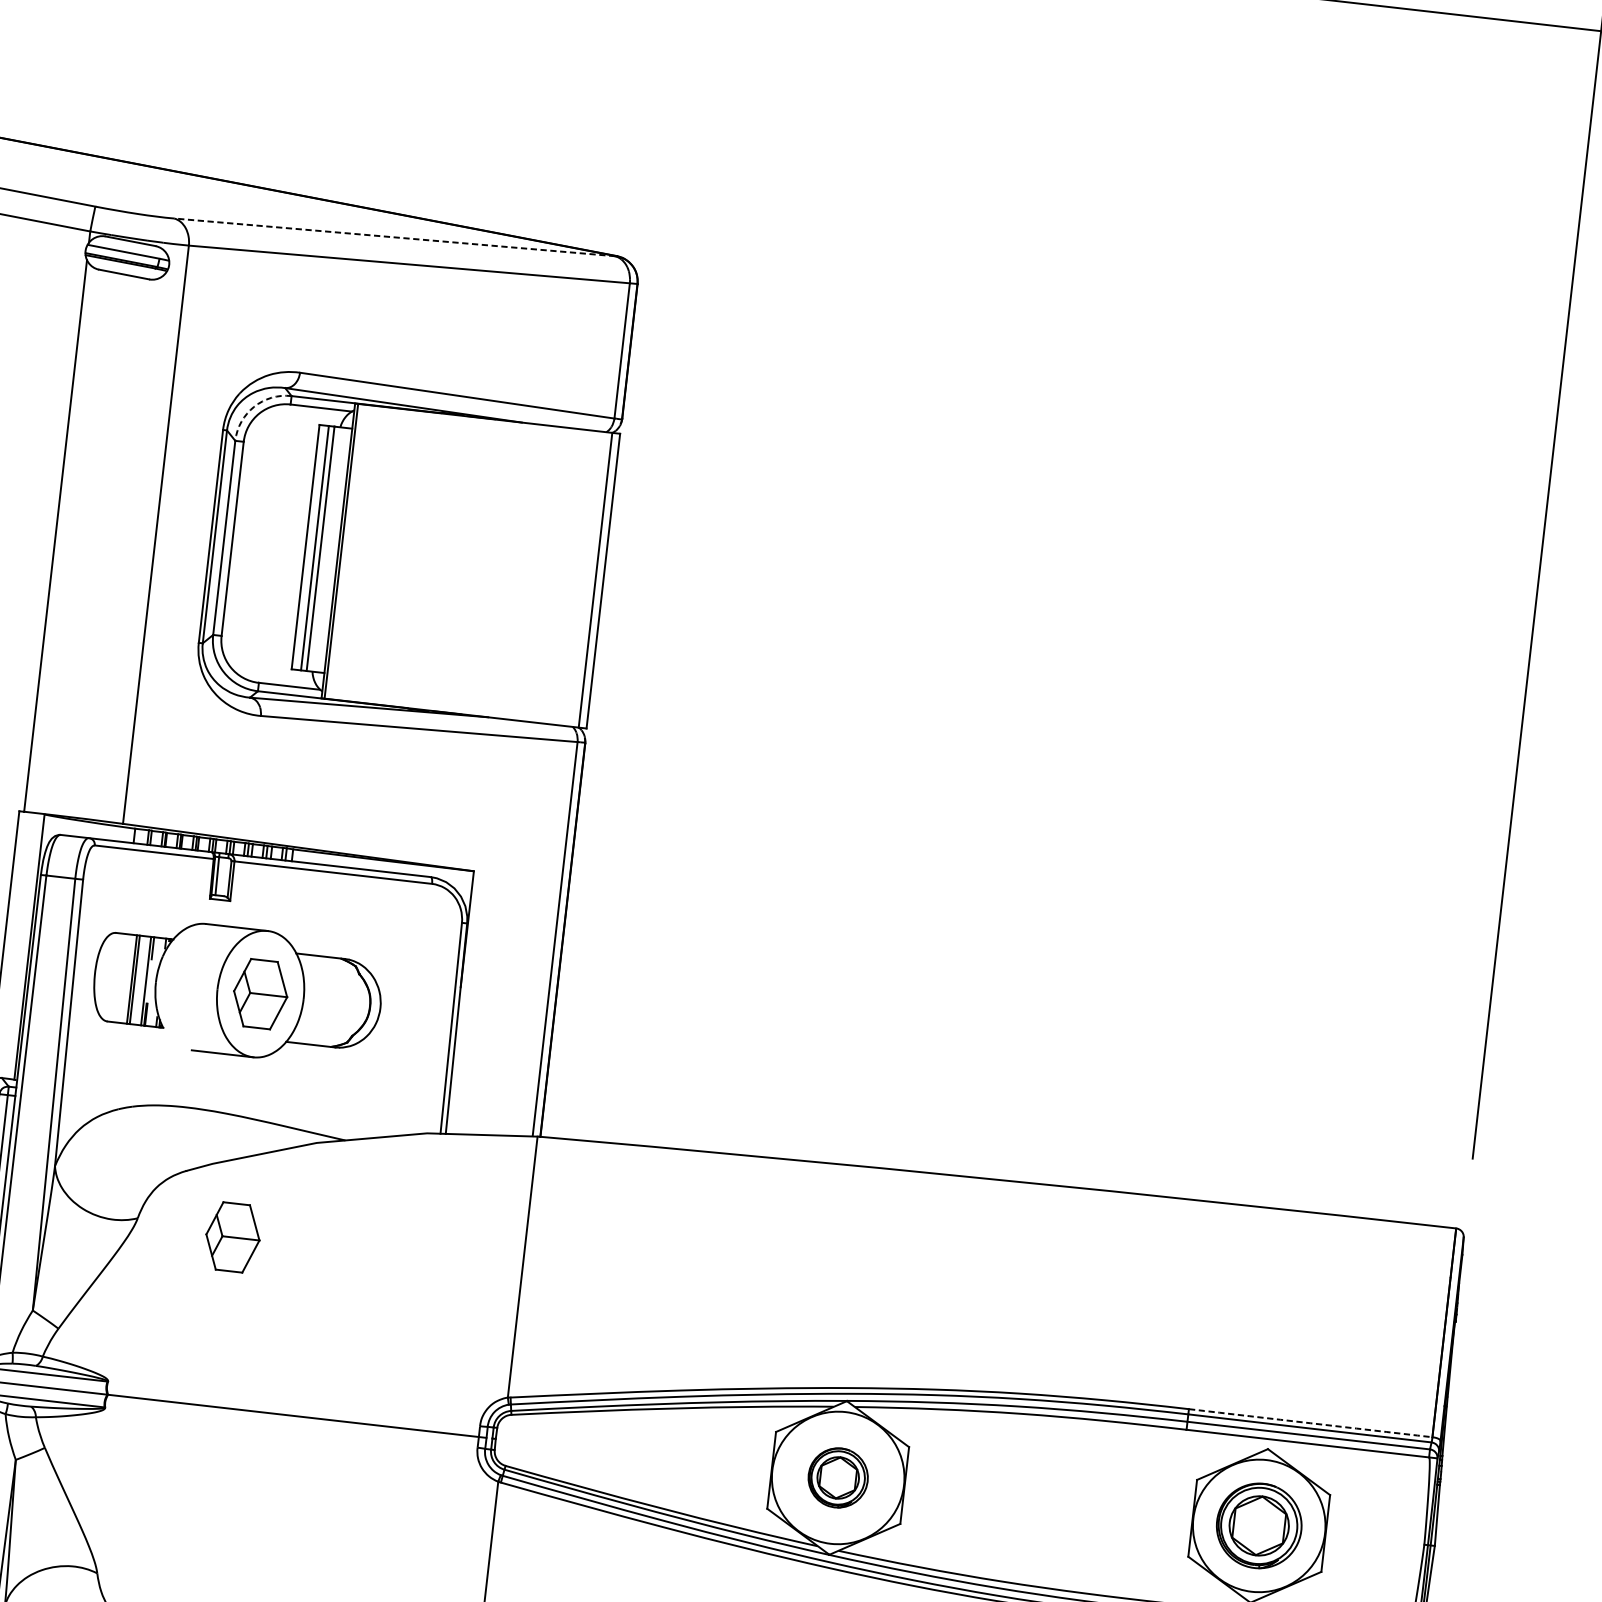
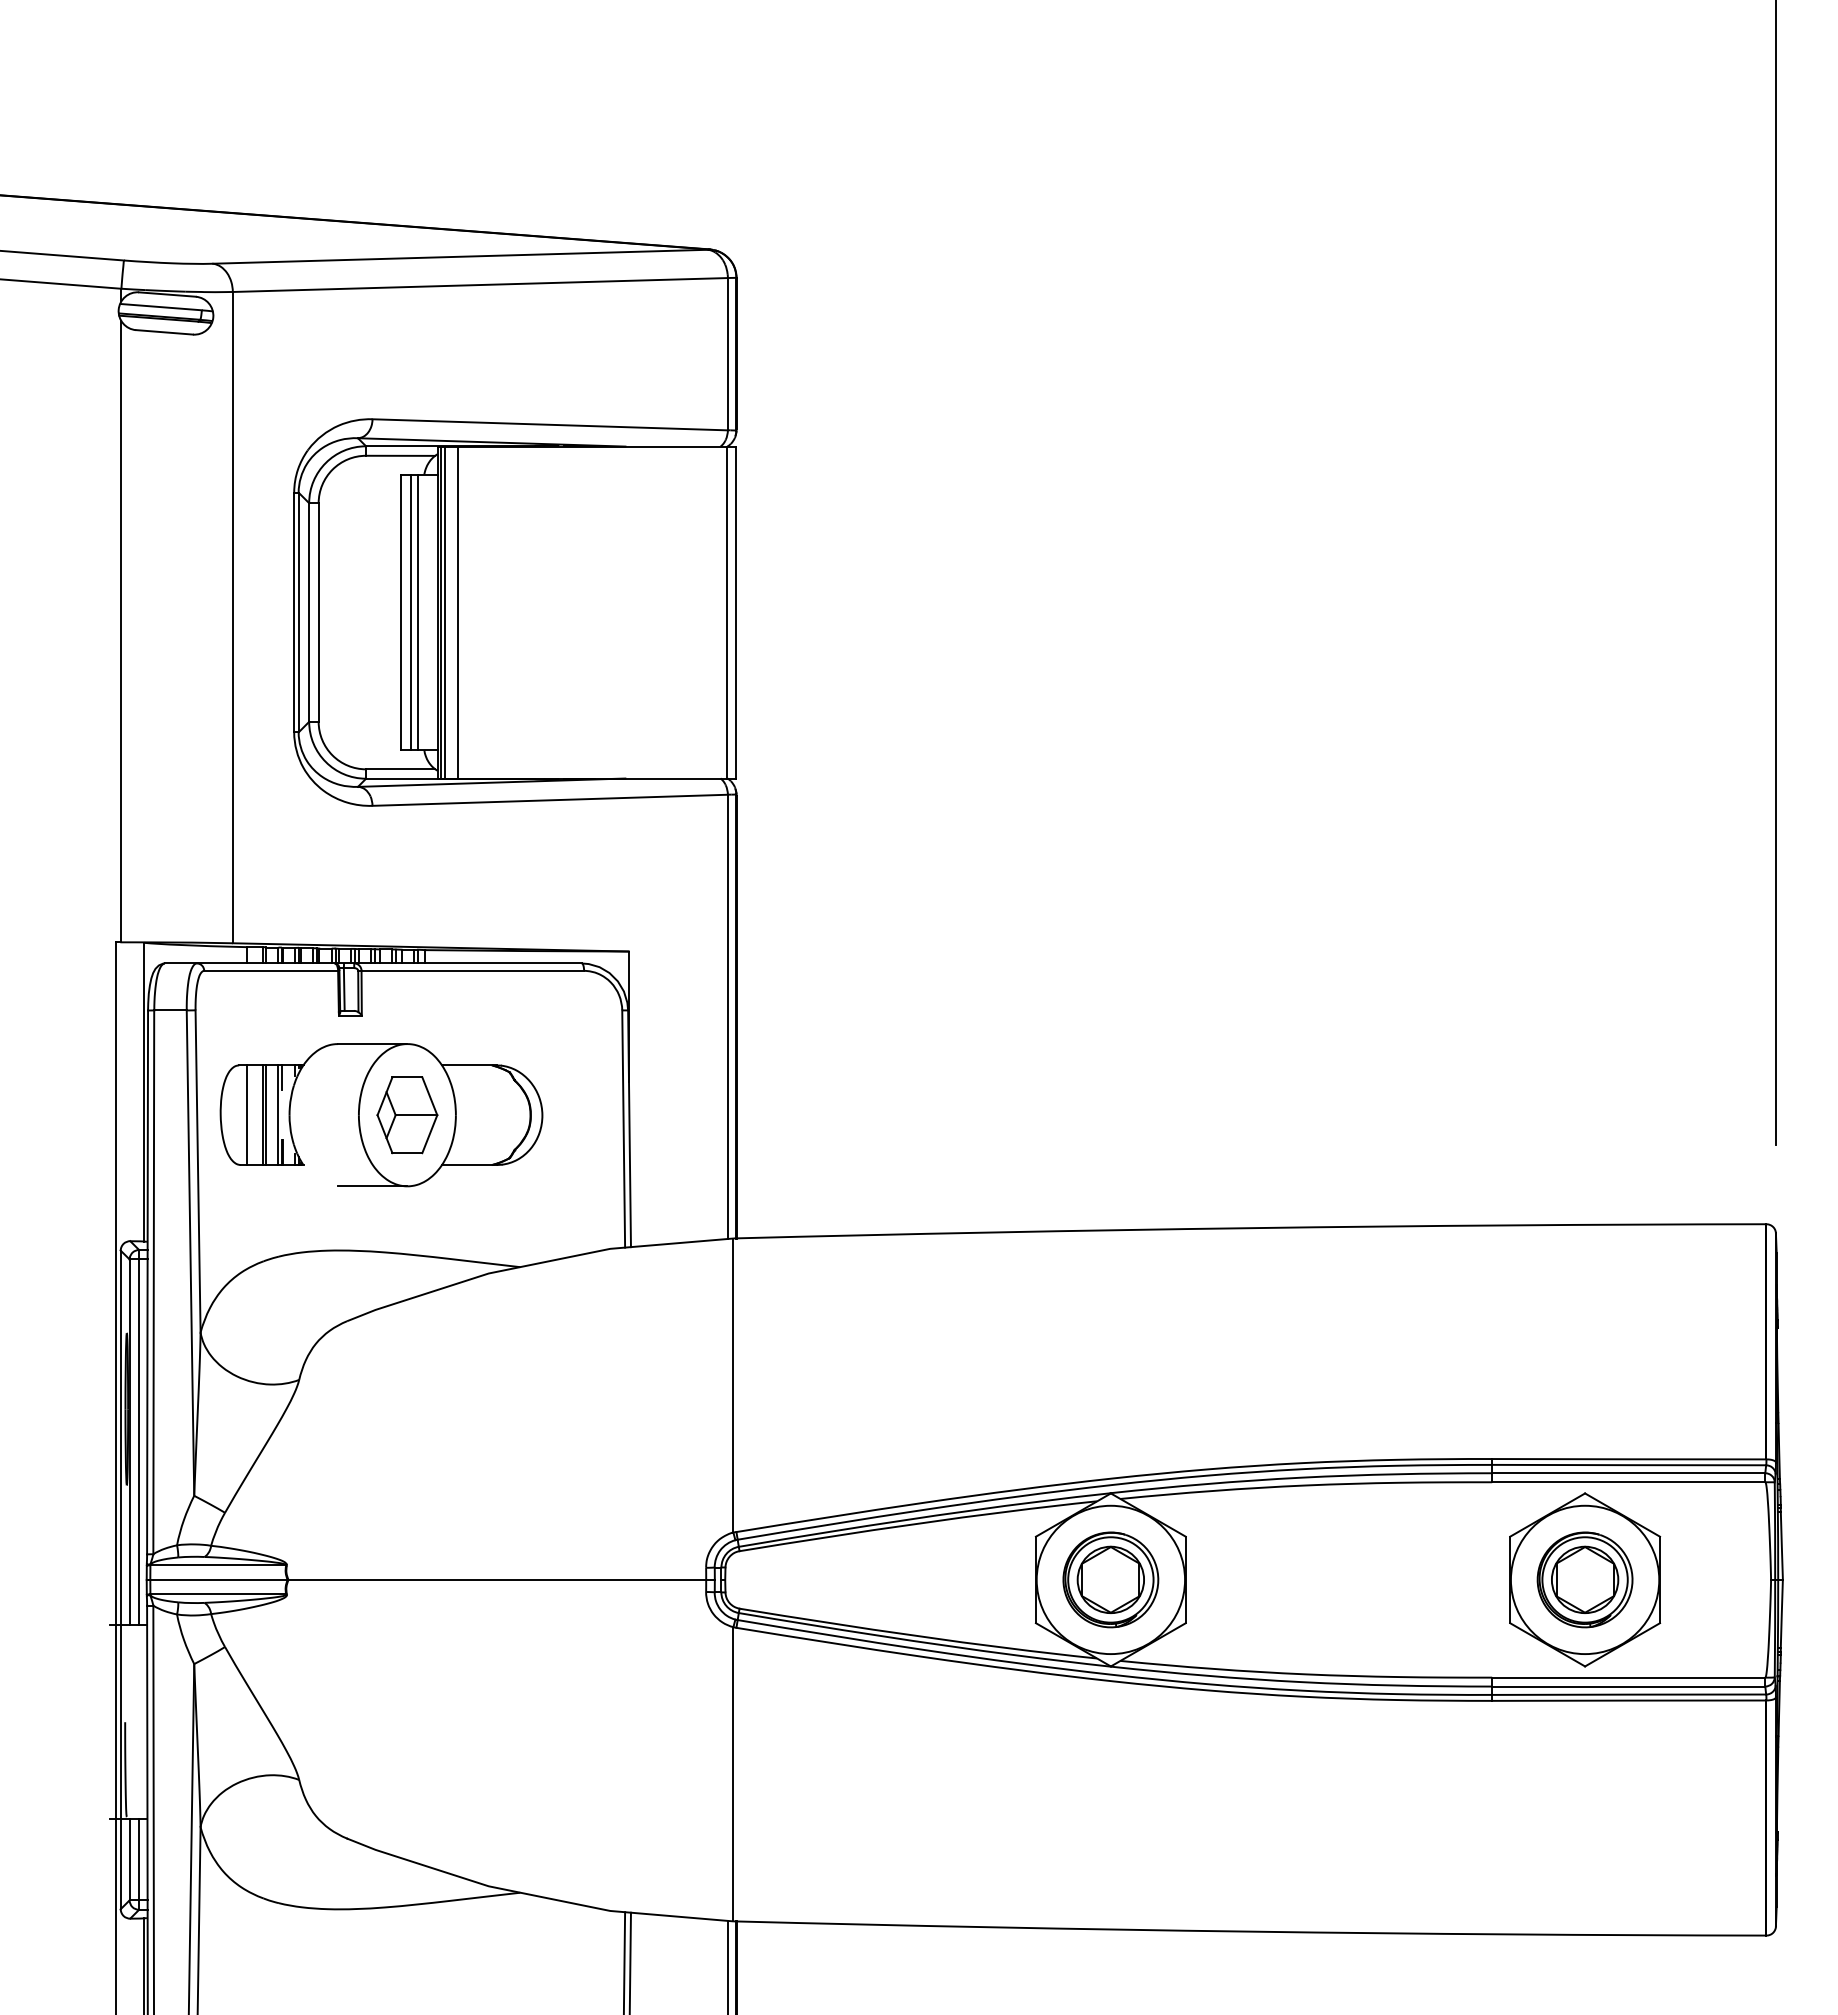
line: (394, 237) -> (460, 256), dashed -> solid
arc: (253, 406) -> (325, 462), dashed -> solid
line: (344, 551) -> (444, 612), added
line: (356, 553) -> (458, 612), added
line: (118, 978) -> (247, 1115), added
part: (232, 1237) -> (407, 1389), removed
arc: (1310, 1423) -> (1629, 1459), dashed -> solid
part: (837, 1477) -> (1110, 1579), size x1.43

